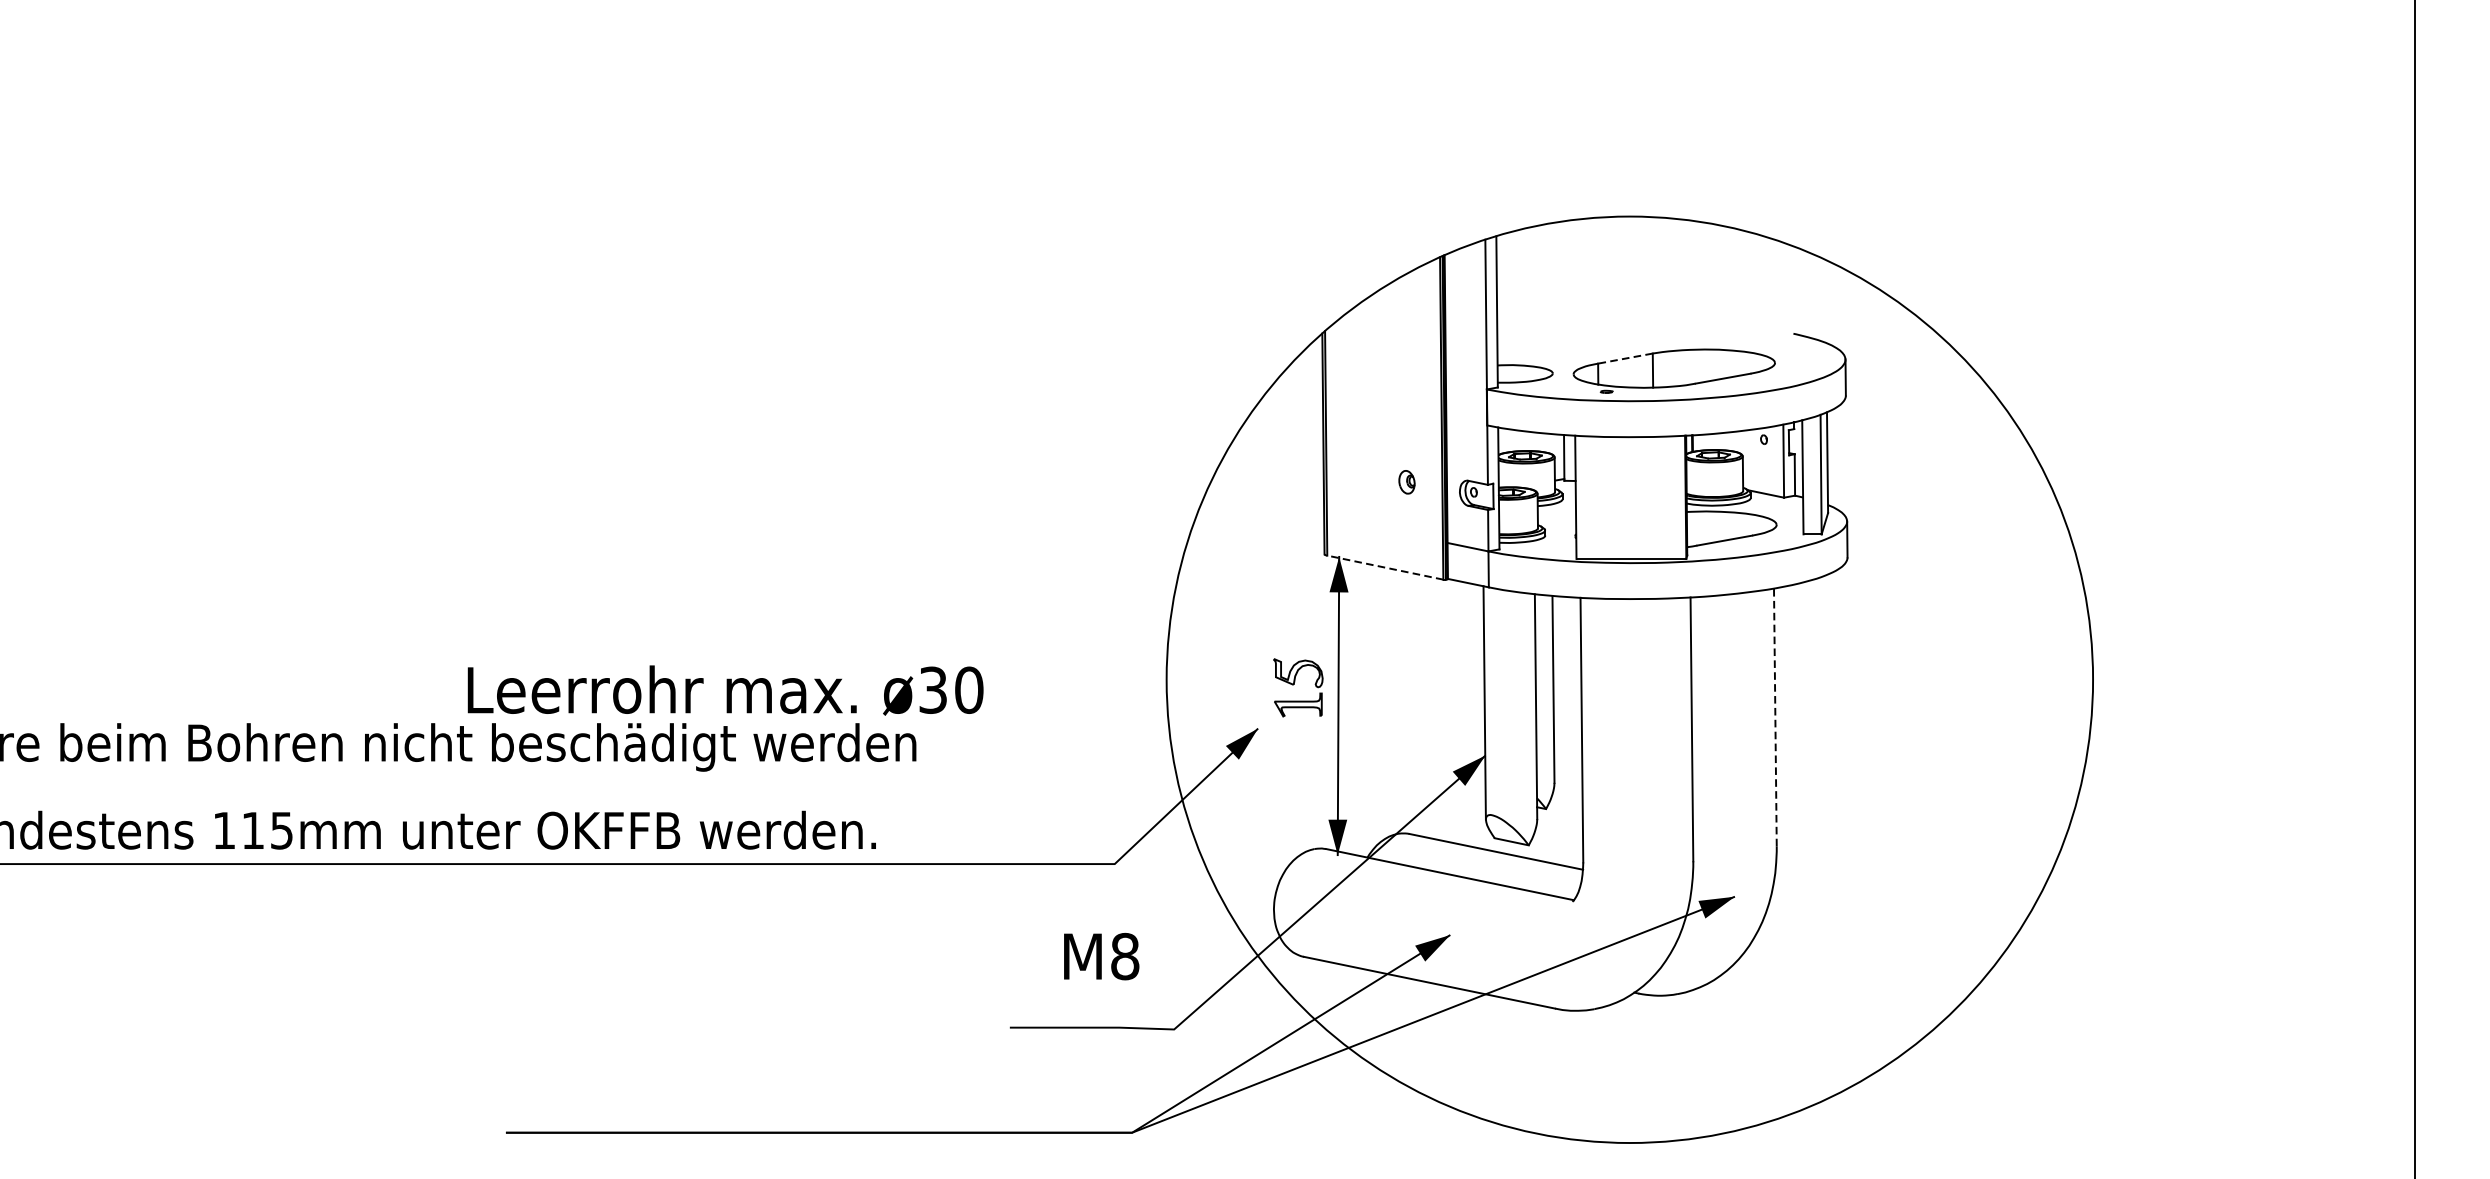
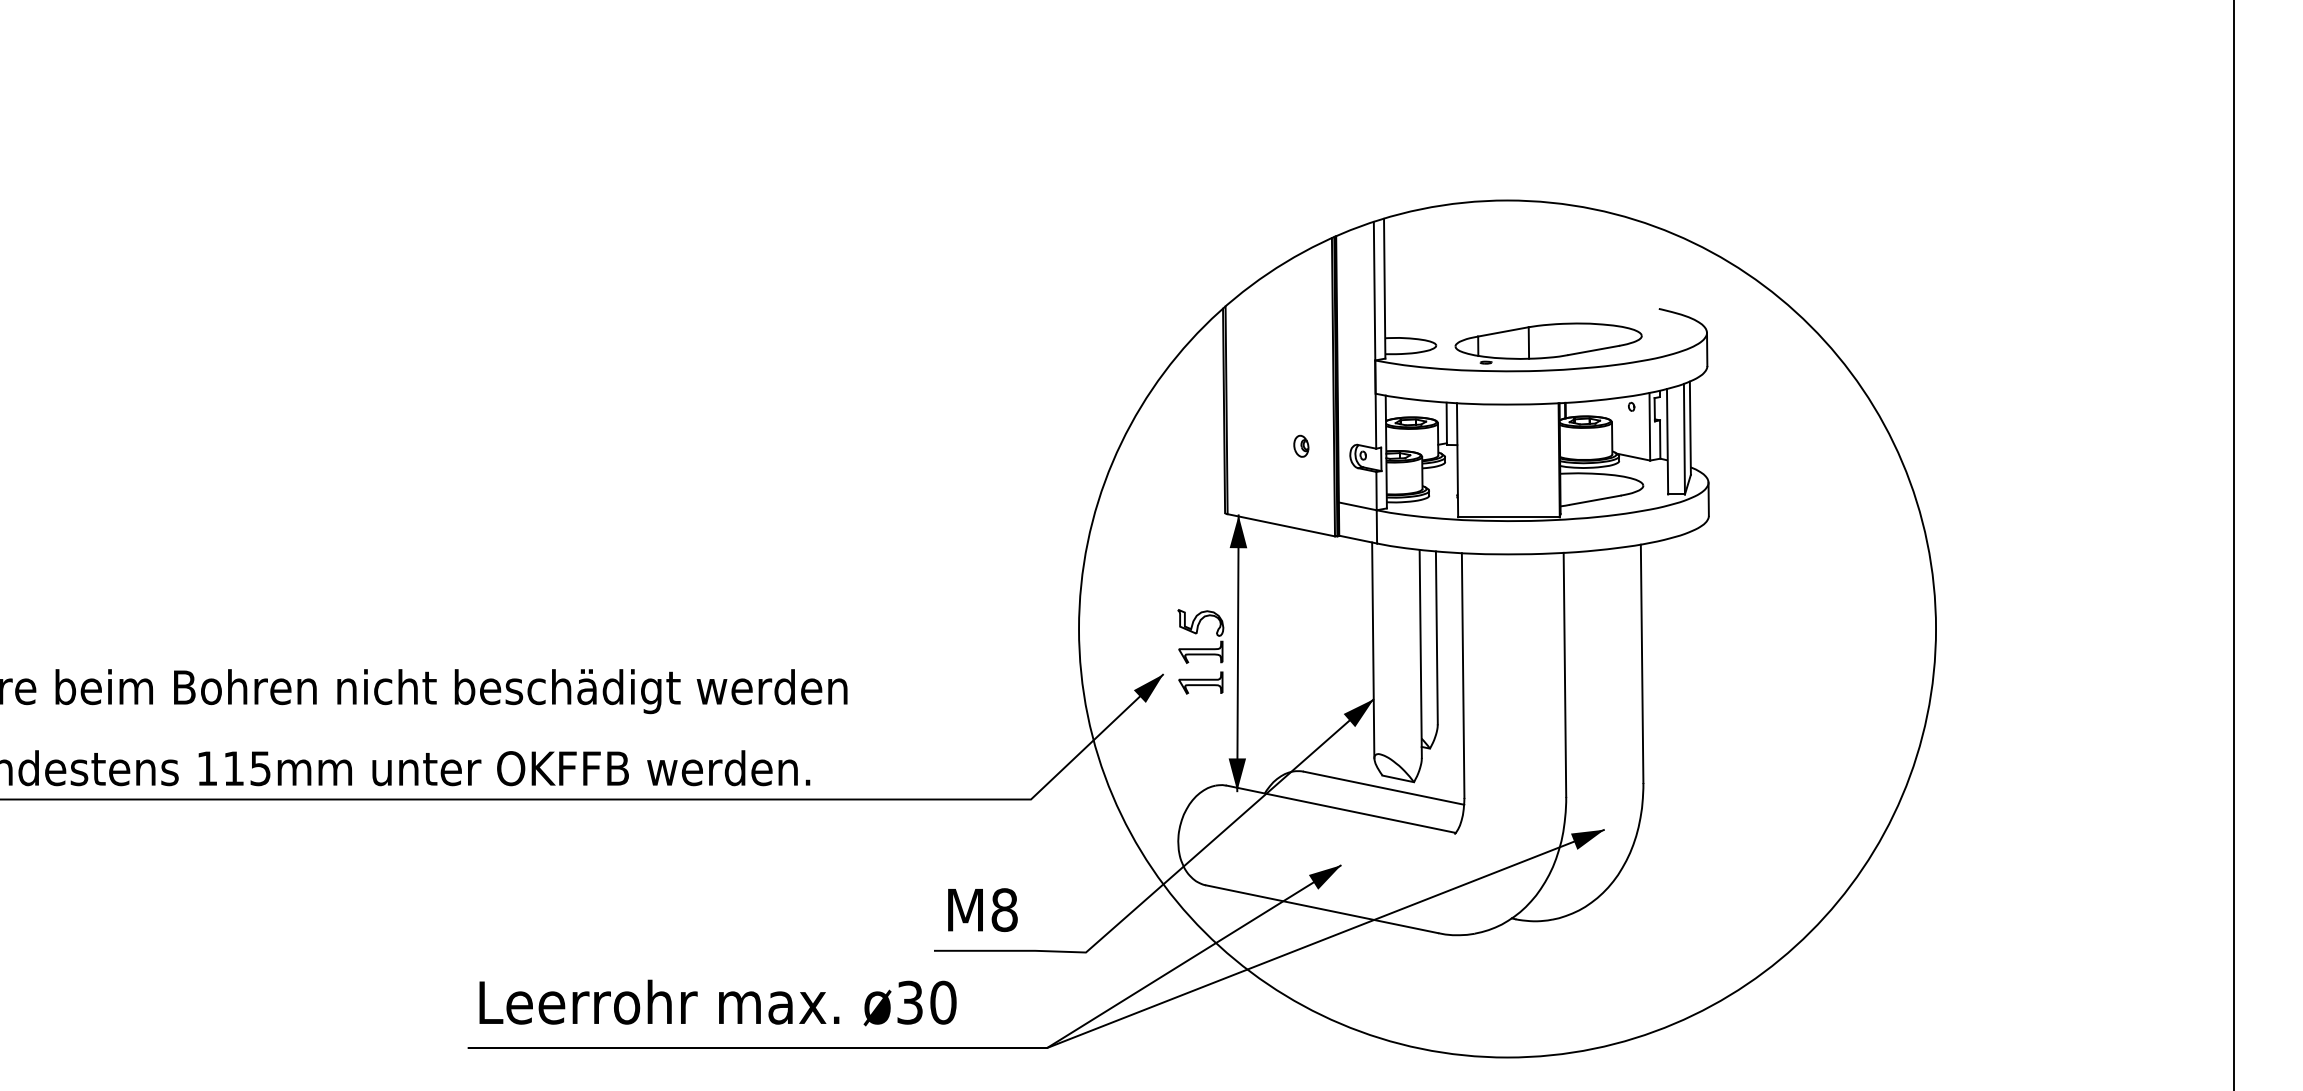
line: (1625, 358) -> (1503, 331), dashed -> solid
line: (1385, 567) -> (1281, 525), dashed -> solid
text: (725, 690) -> (717, 1002), moved
line: (1775, 717) -> (1642, 663), dashed -> solid
part: (1297, 737) -> (1200, 682), added
text: (1101, 955) -> (982, 909), moved

